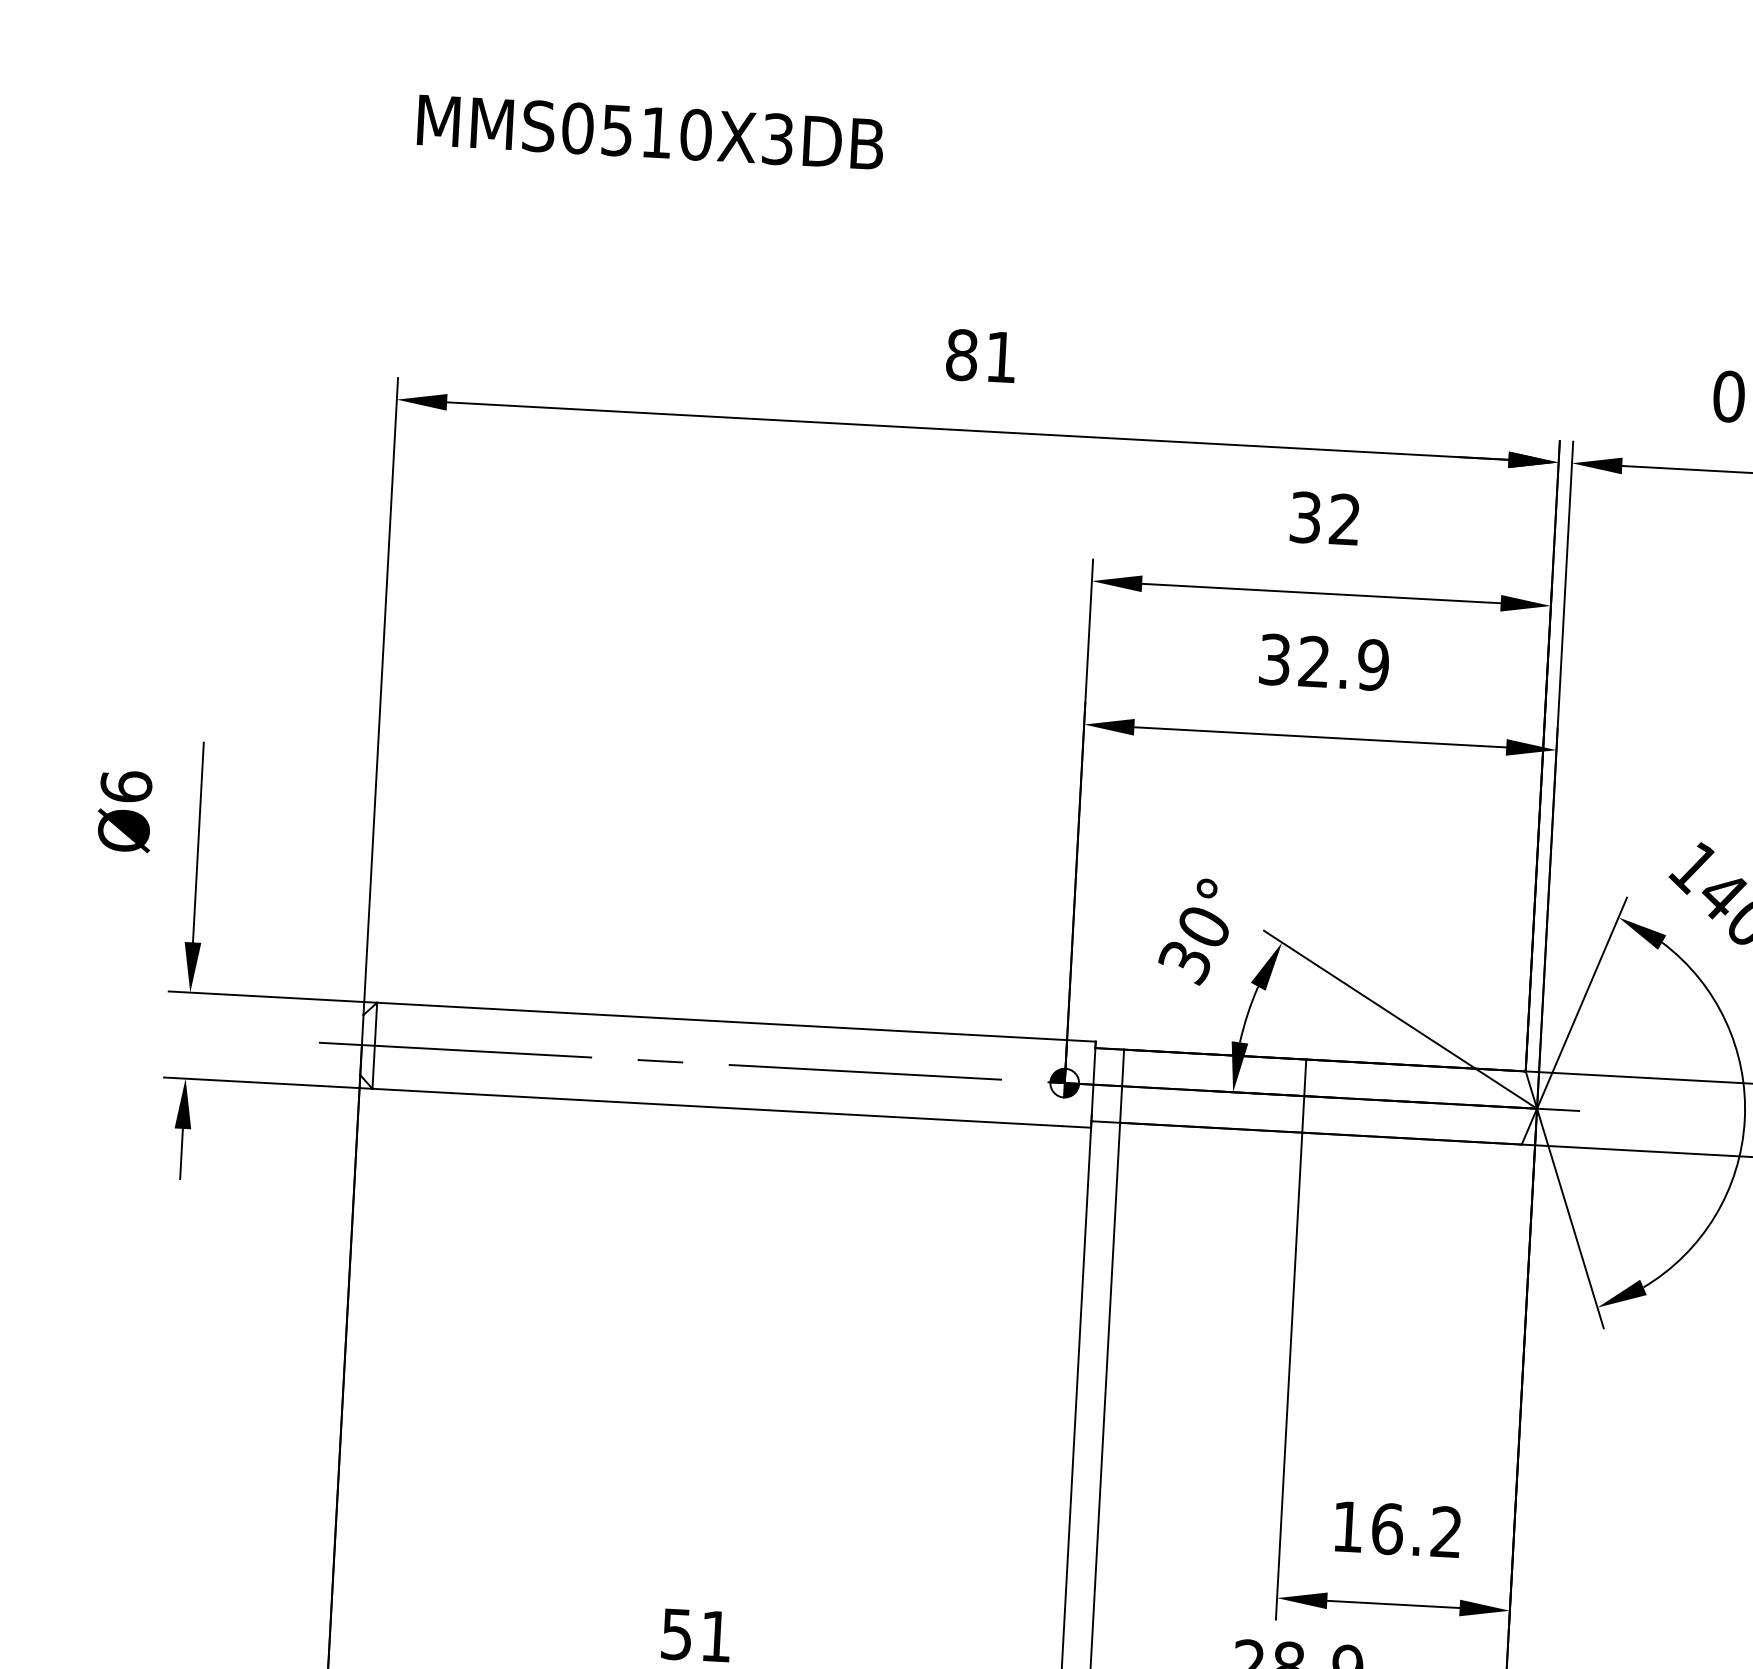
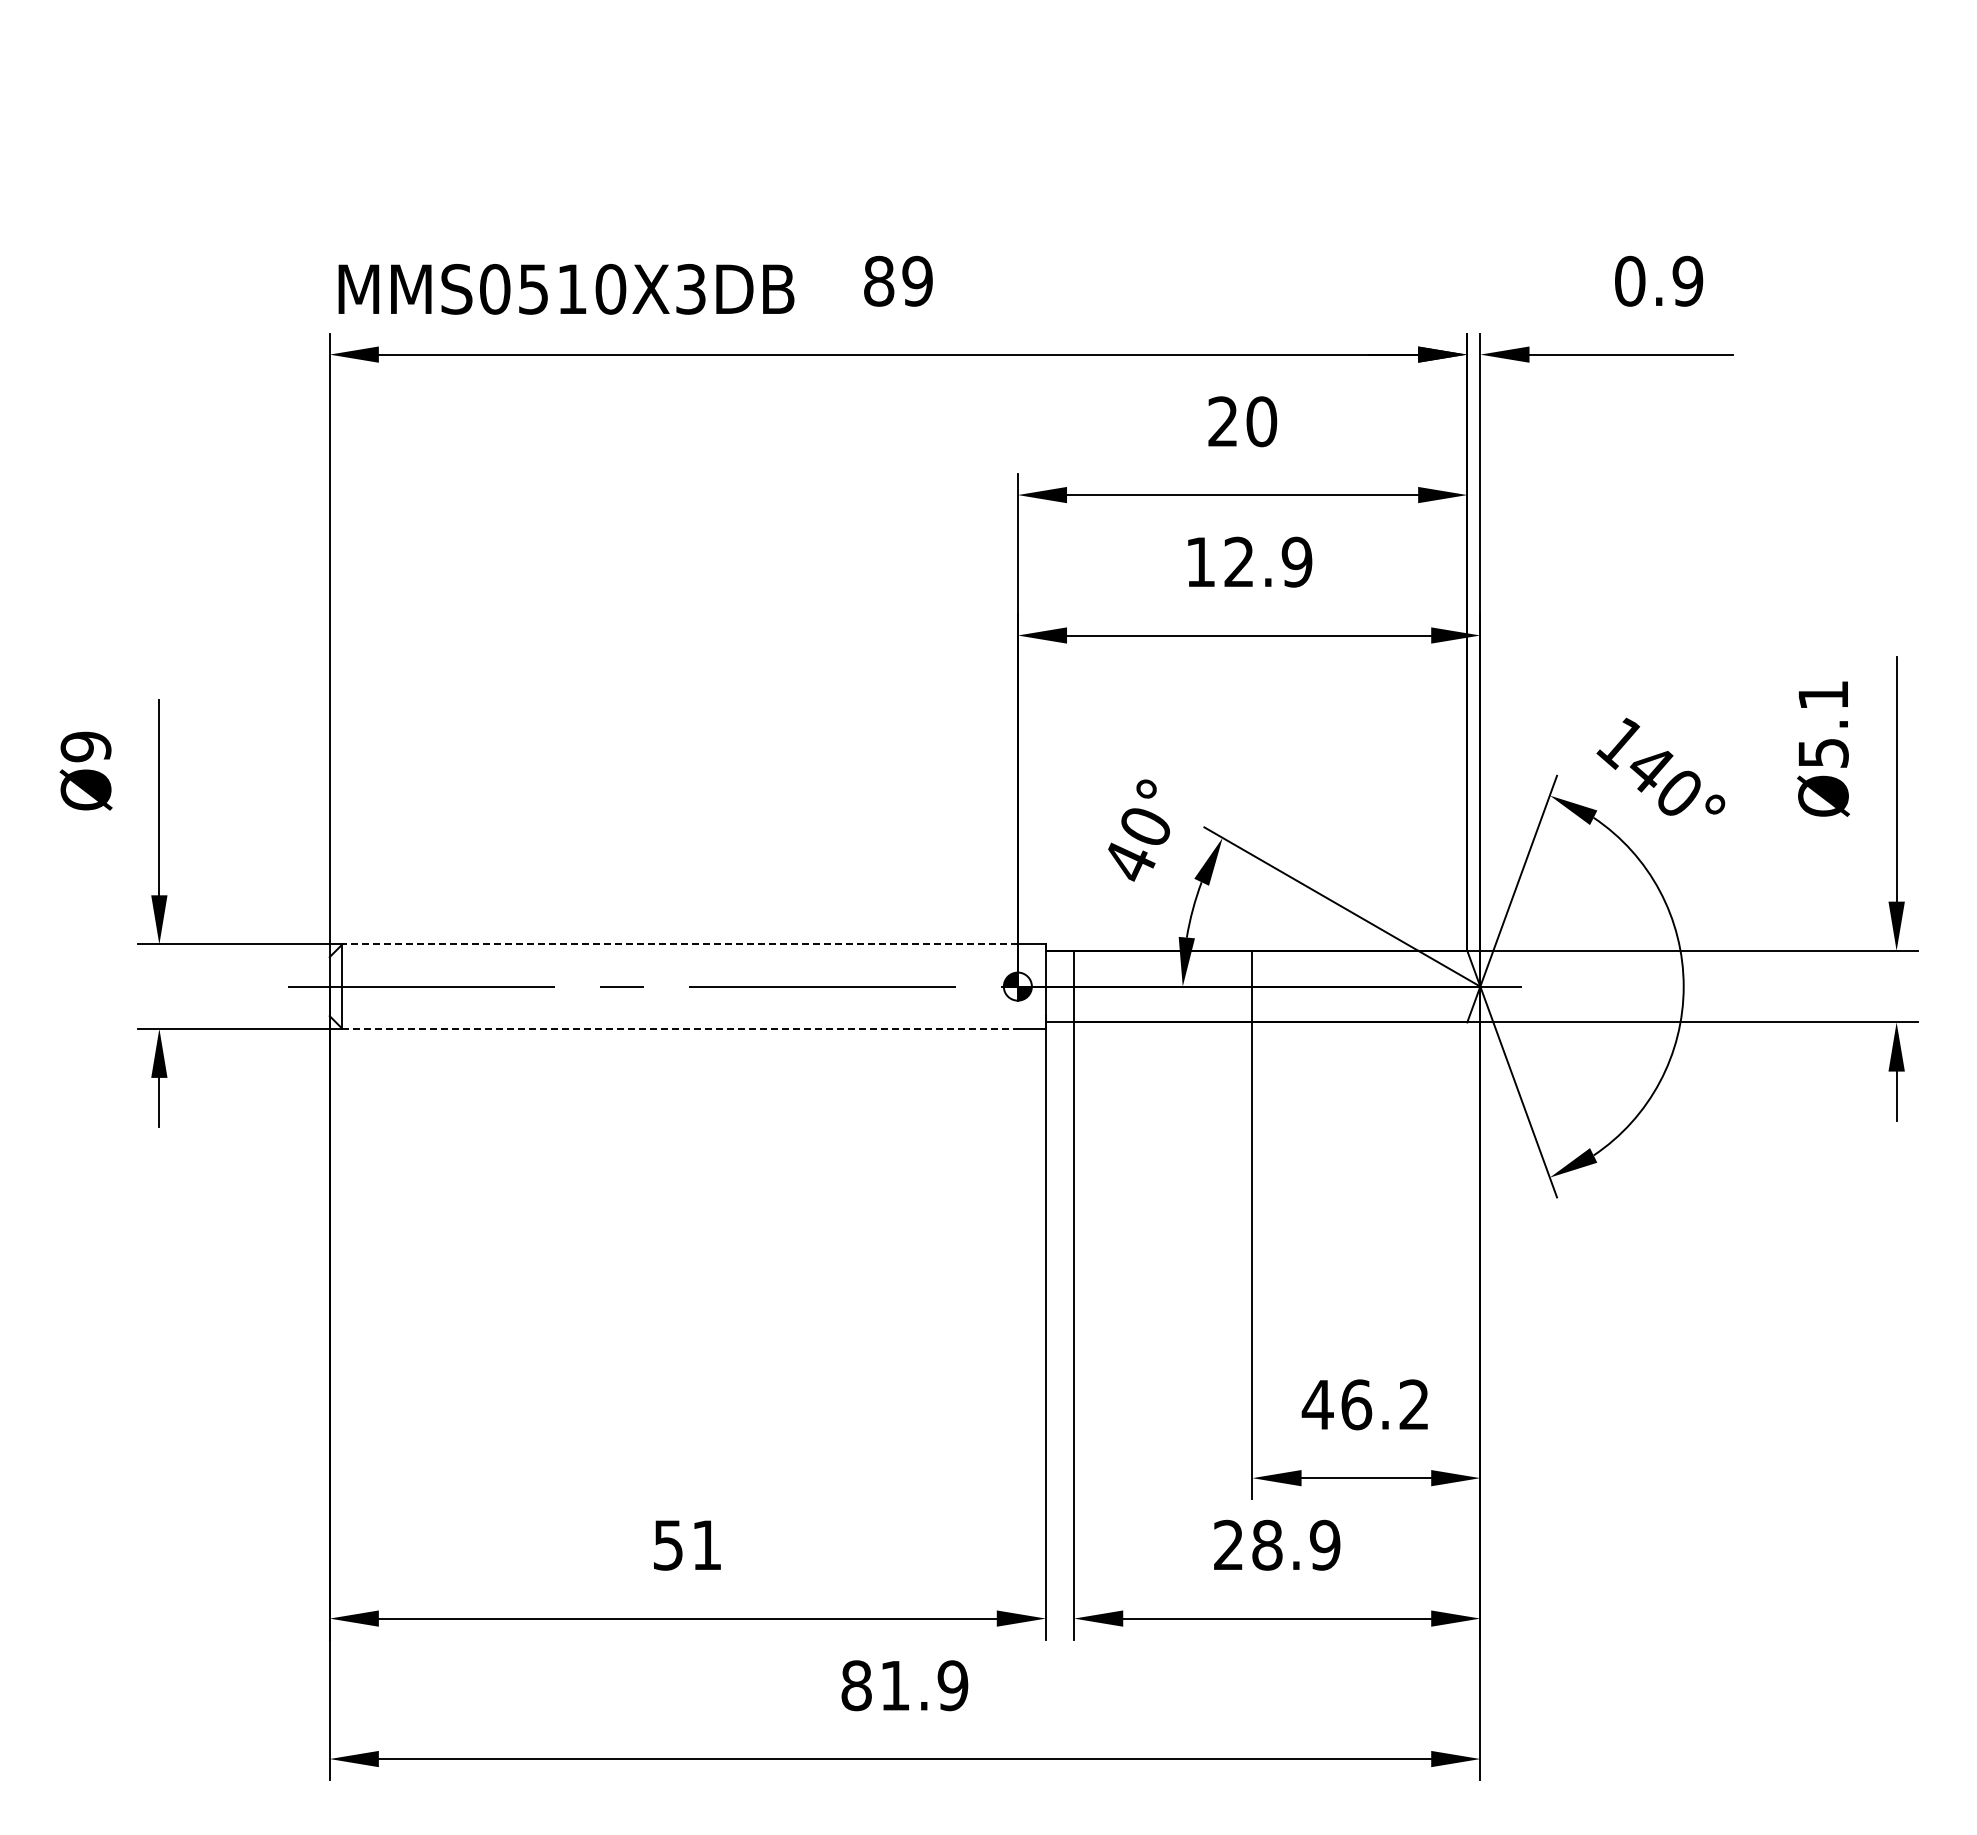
text: (650, 132) -> (566, 289), moved
text: (1001, 356) -> (917, 280), 81 -> 89
text: (1325, 518) -> (1242, 421), 32 -> 20
text: (1274, 659) -> (1200, 561), 32.9 -> 12.9
text: (125, 786) -> (85, 746), Ø6 -> Ø9
text: (1184, 963) -> (1128, 863), 30° -> 40°
line: (722, 1021) -> (680, 944), solid -> dashed
line: (717, 1107) -> (680, 1028), solid -> dashed
text: (1347, 1526) -> (1317, 1404), 16.2 -> 46.2

